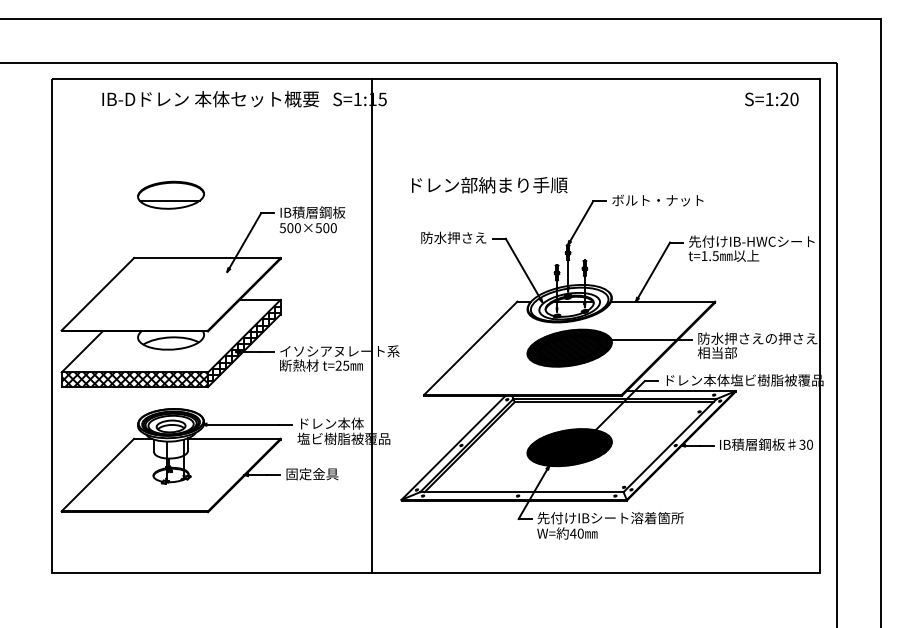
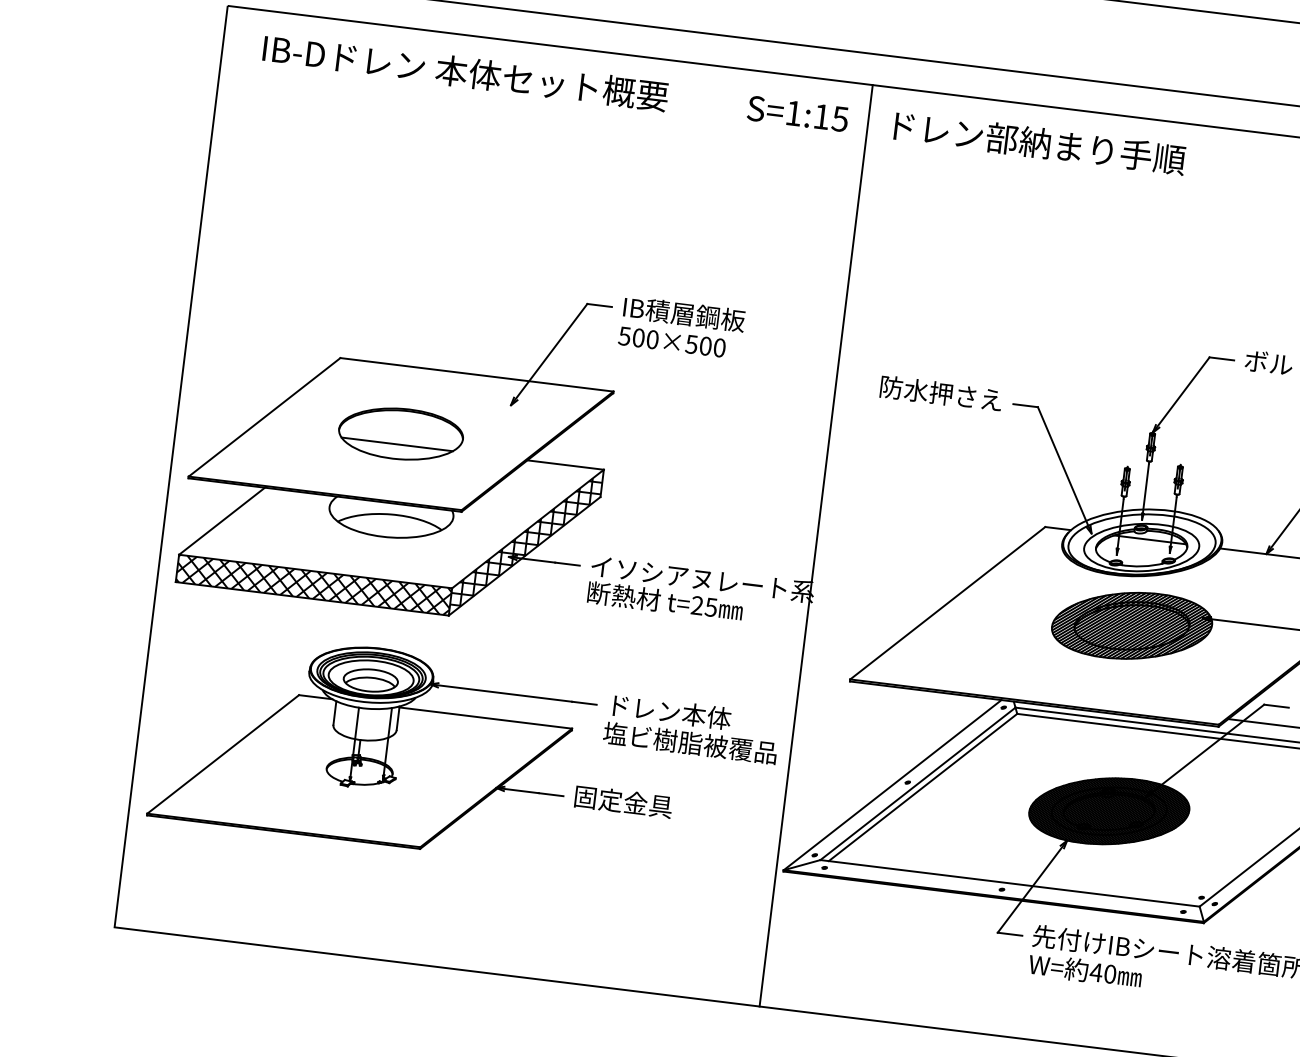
text: (210, 99) -> (465, 73), moved
text: (489, 185) -> (1039, 143), moved
part: (170, 194) -> (400, 432), moved
line: (371, 326) -> (815, 545), moved

